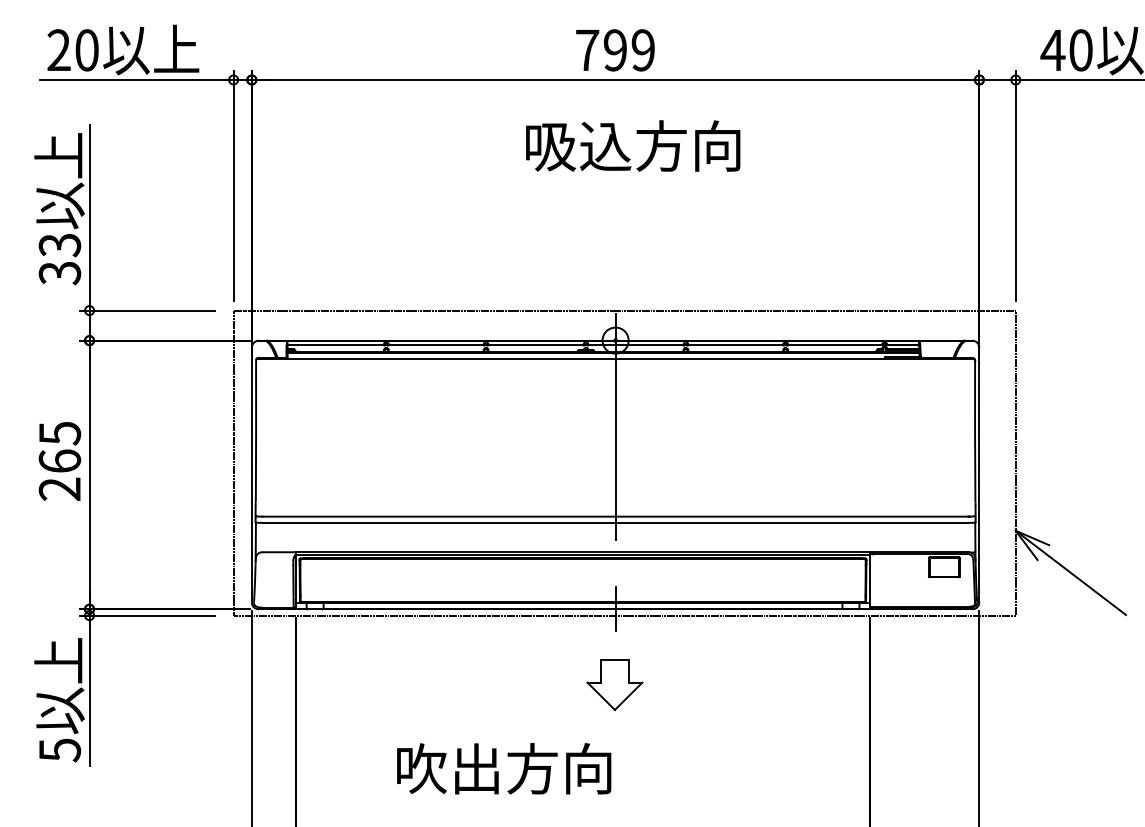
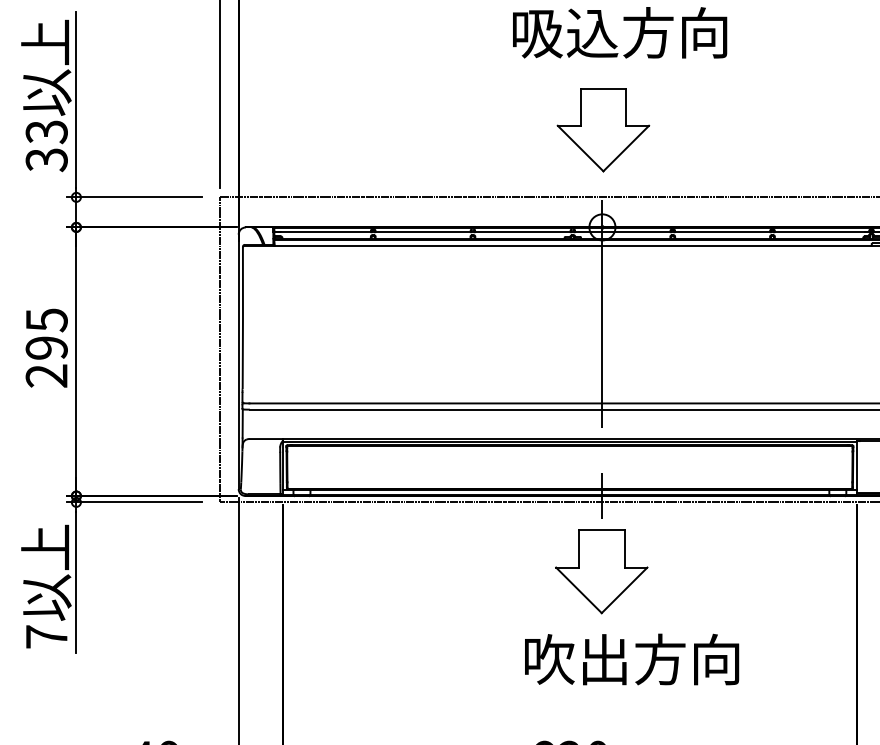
part: (616, 243) -> (603, 130), added
text: (59, 460) -> (46, 347), 265 -> 295
part: (614, 685) -> (601, 572), size x1.67
text: (60, 750) -> (47, 637), 5 -> 7
text: (504, 768) -> (632, 659), moved

